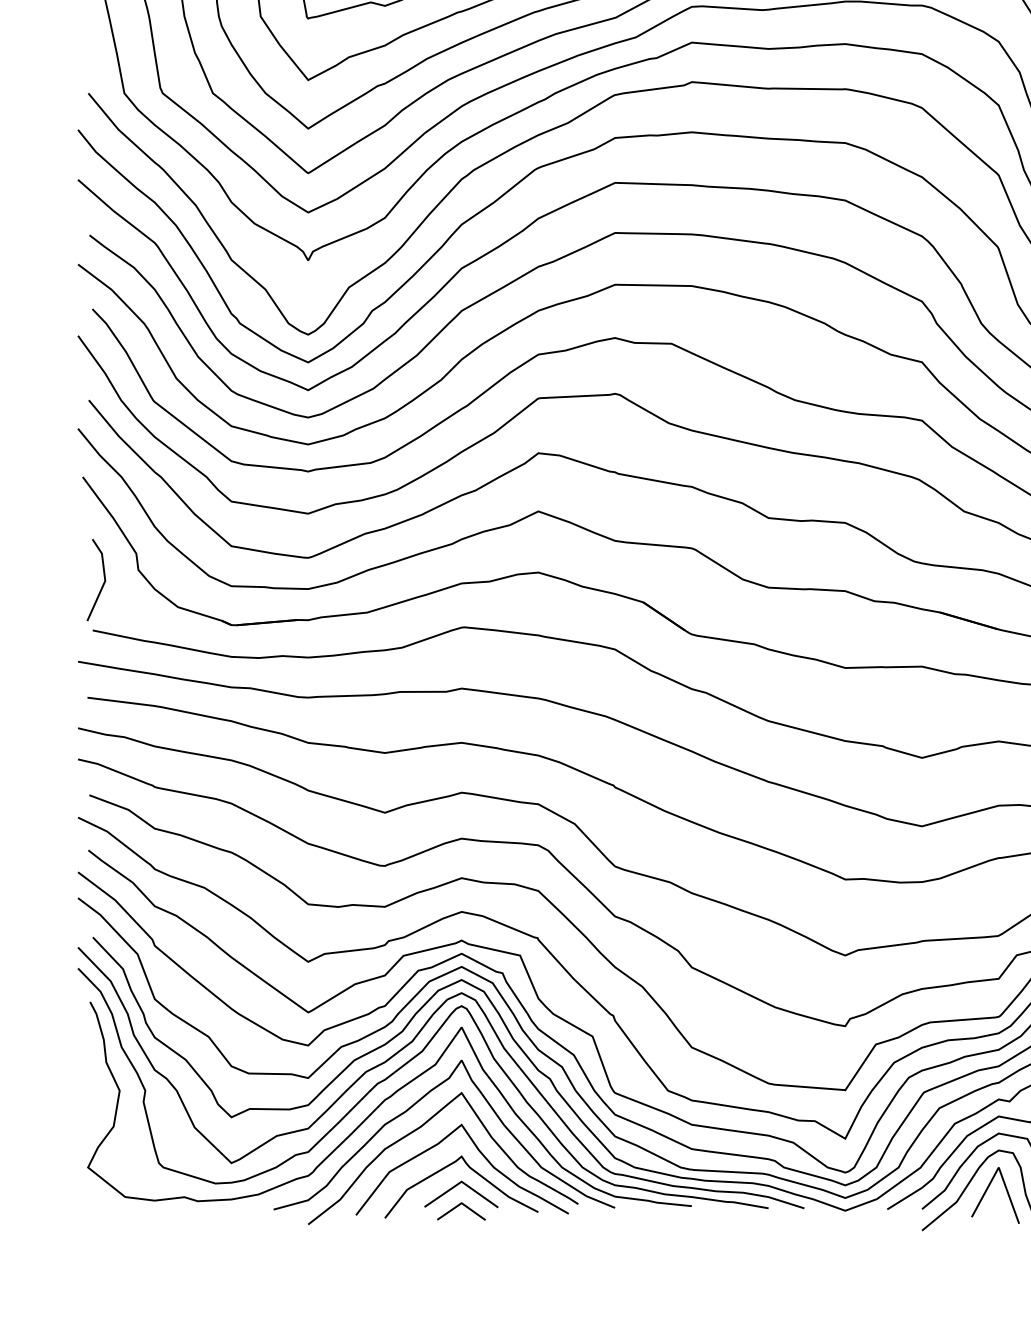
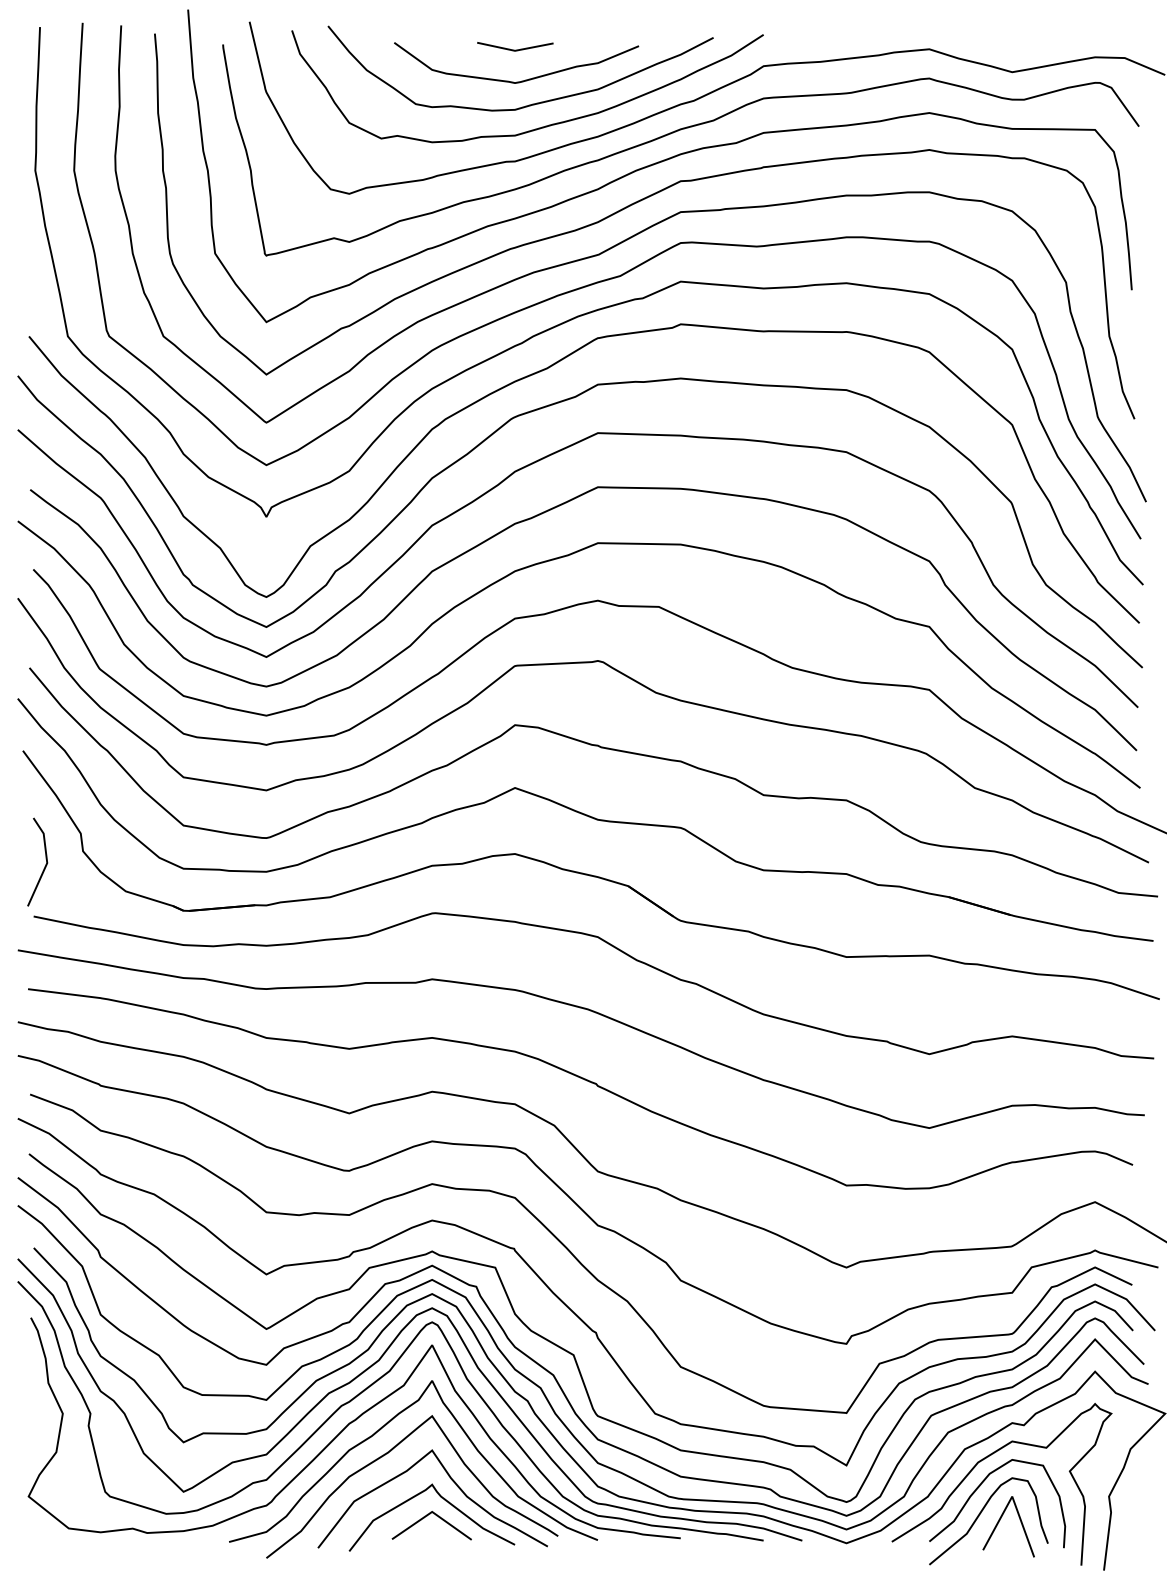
line: (459, 1206) -> (429, 1538), removed

